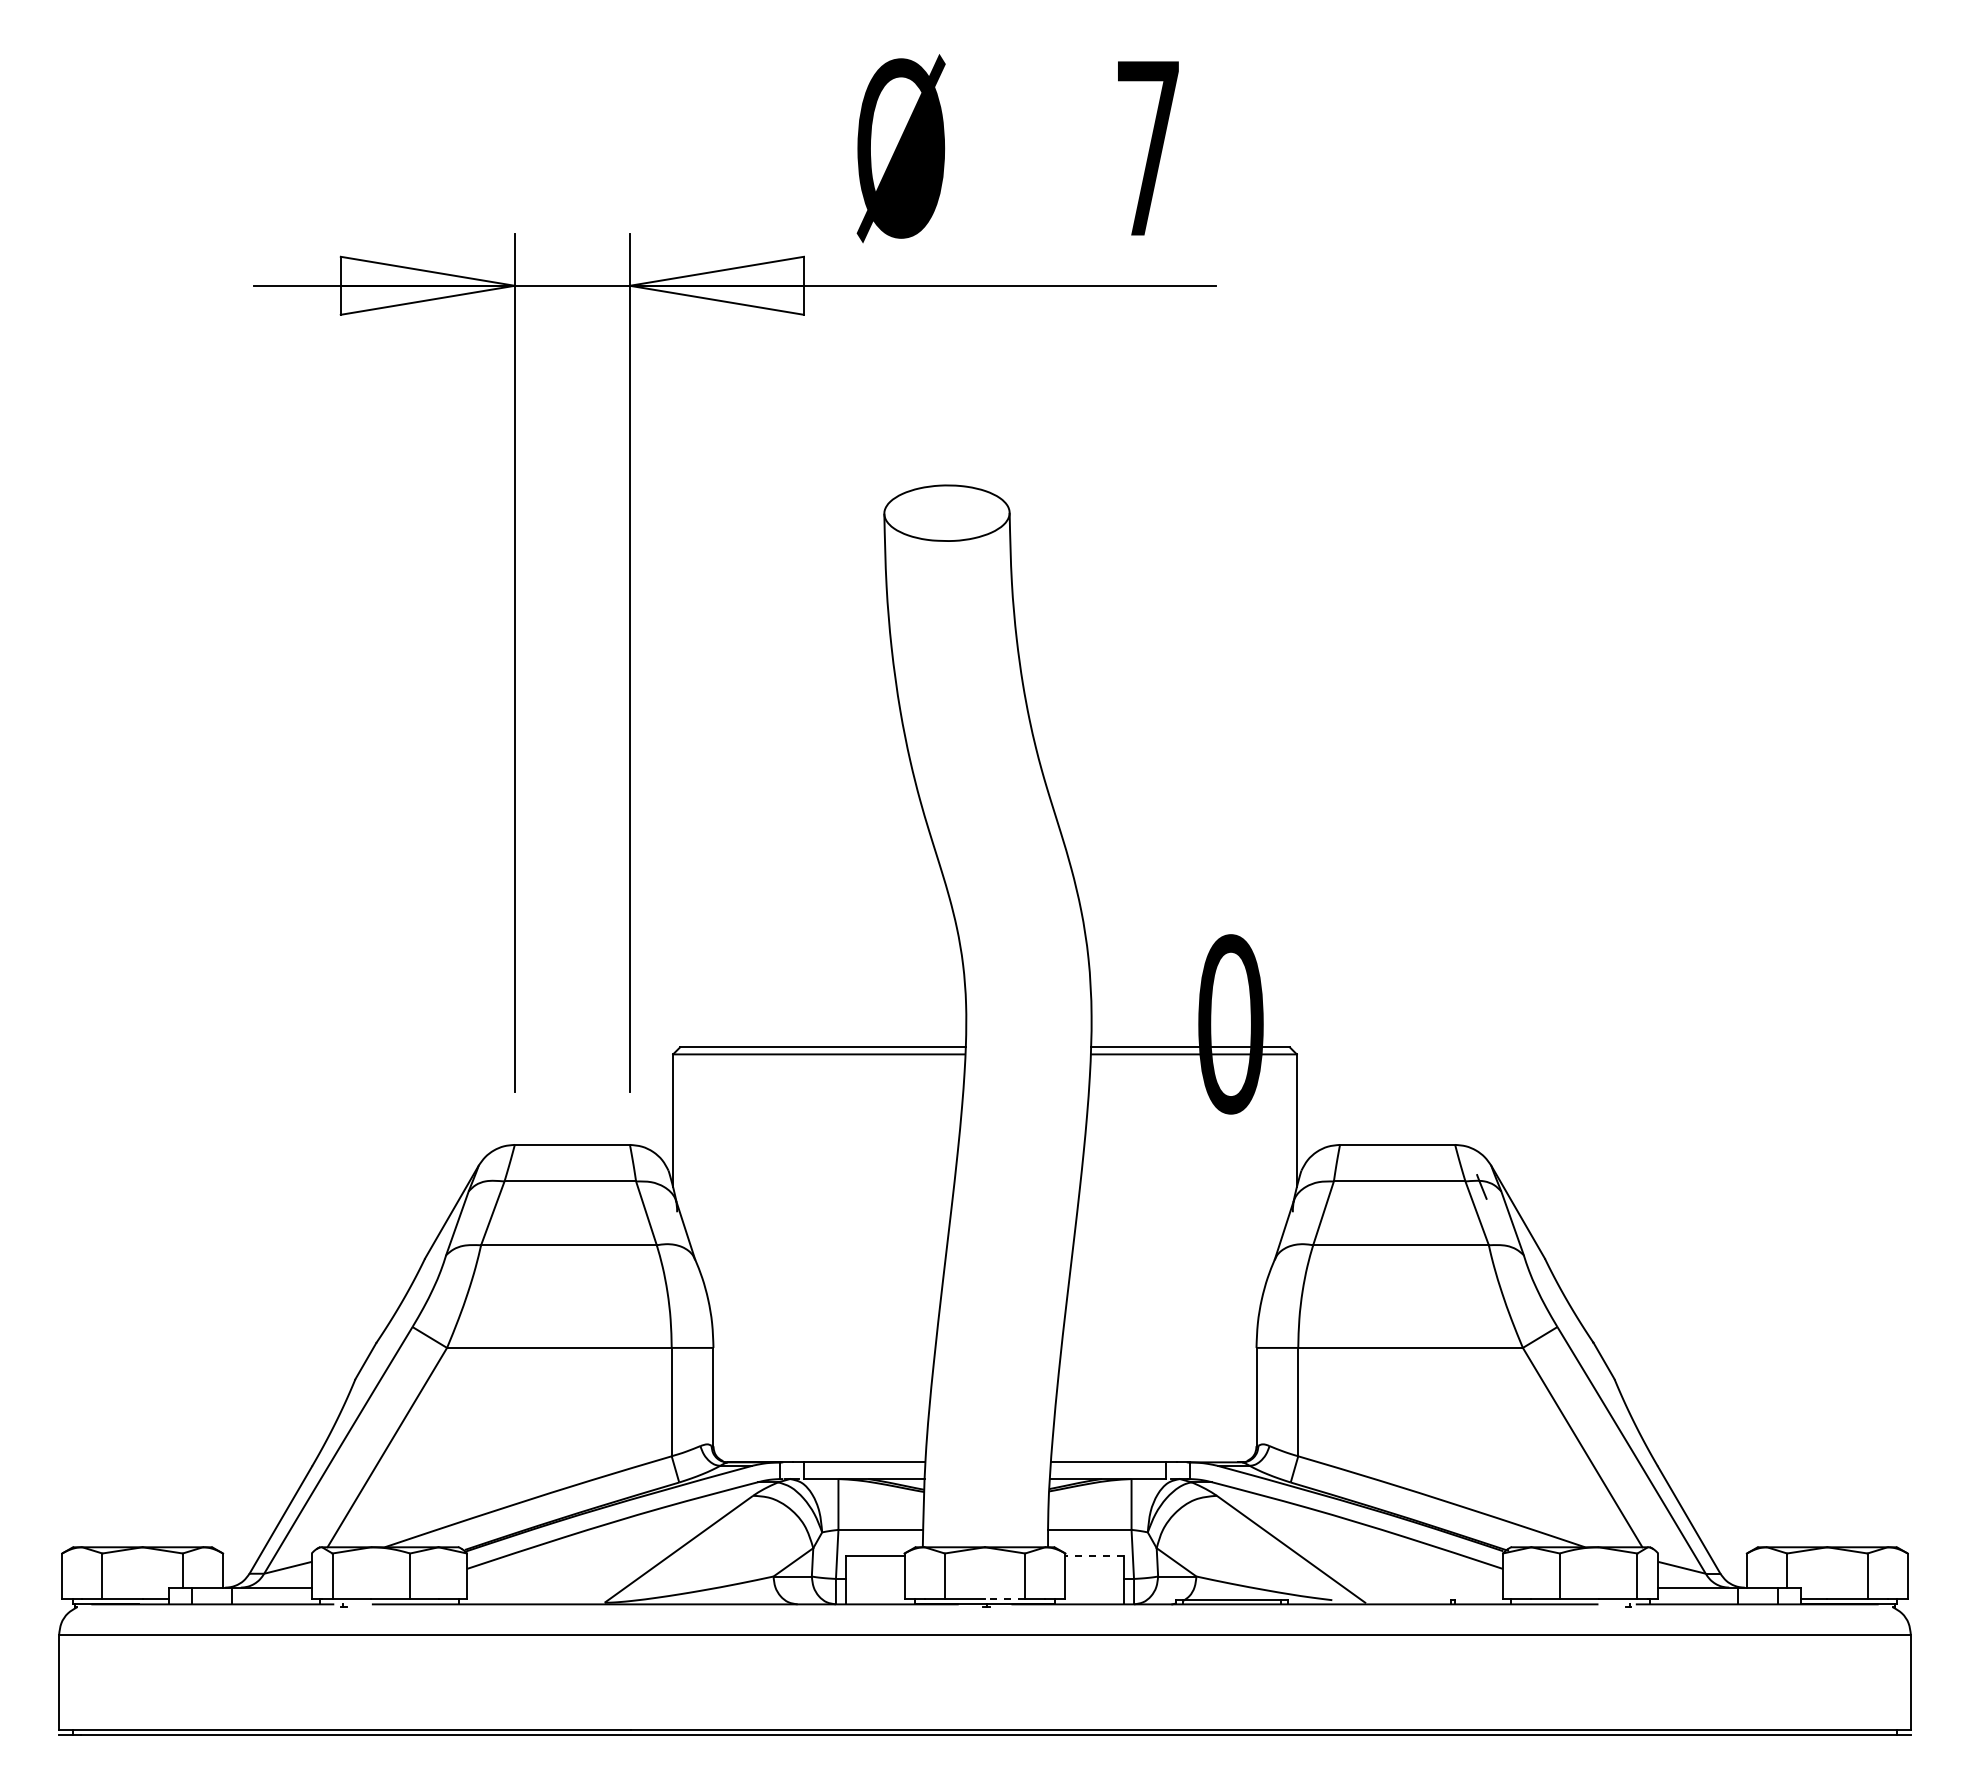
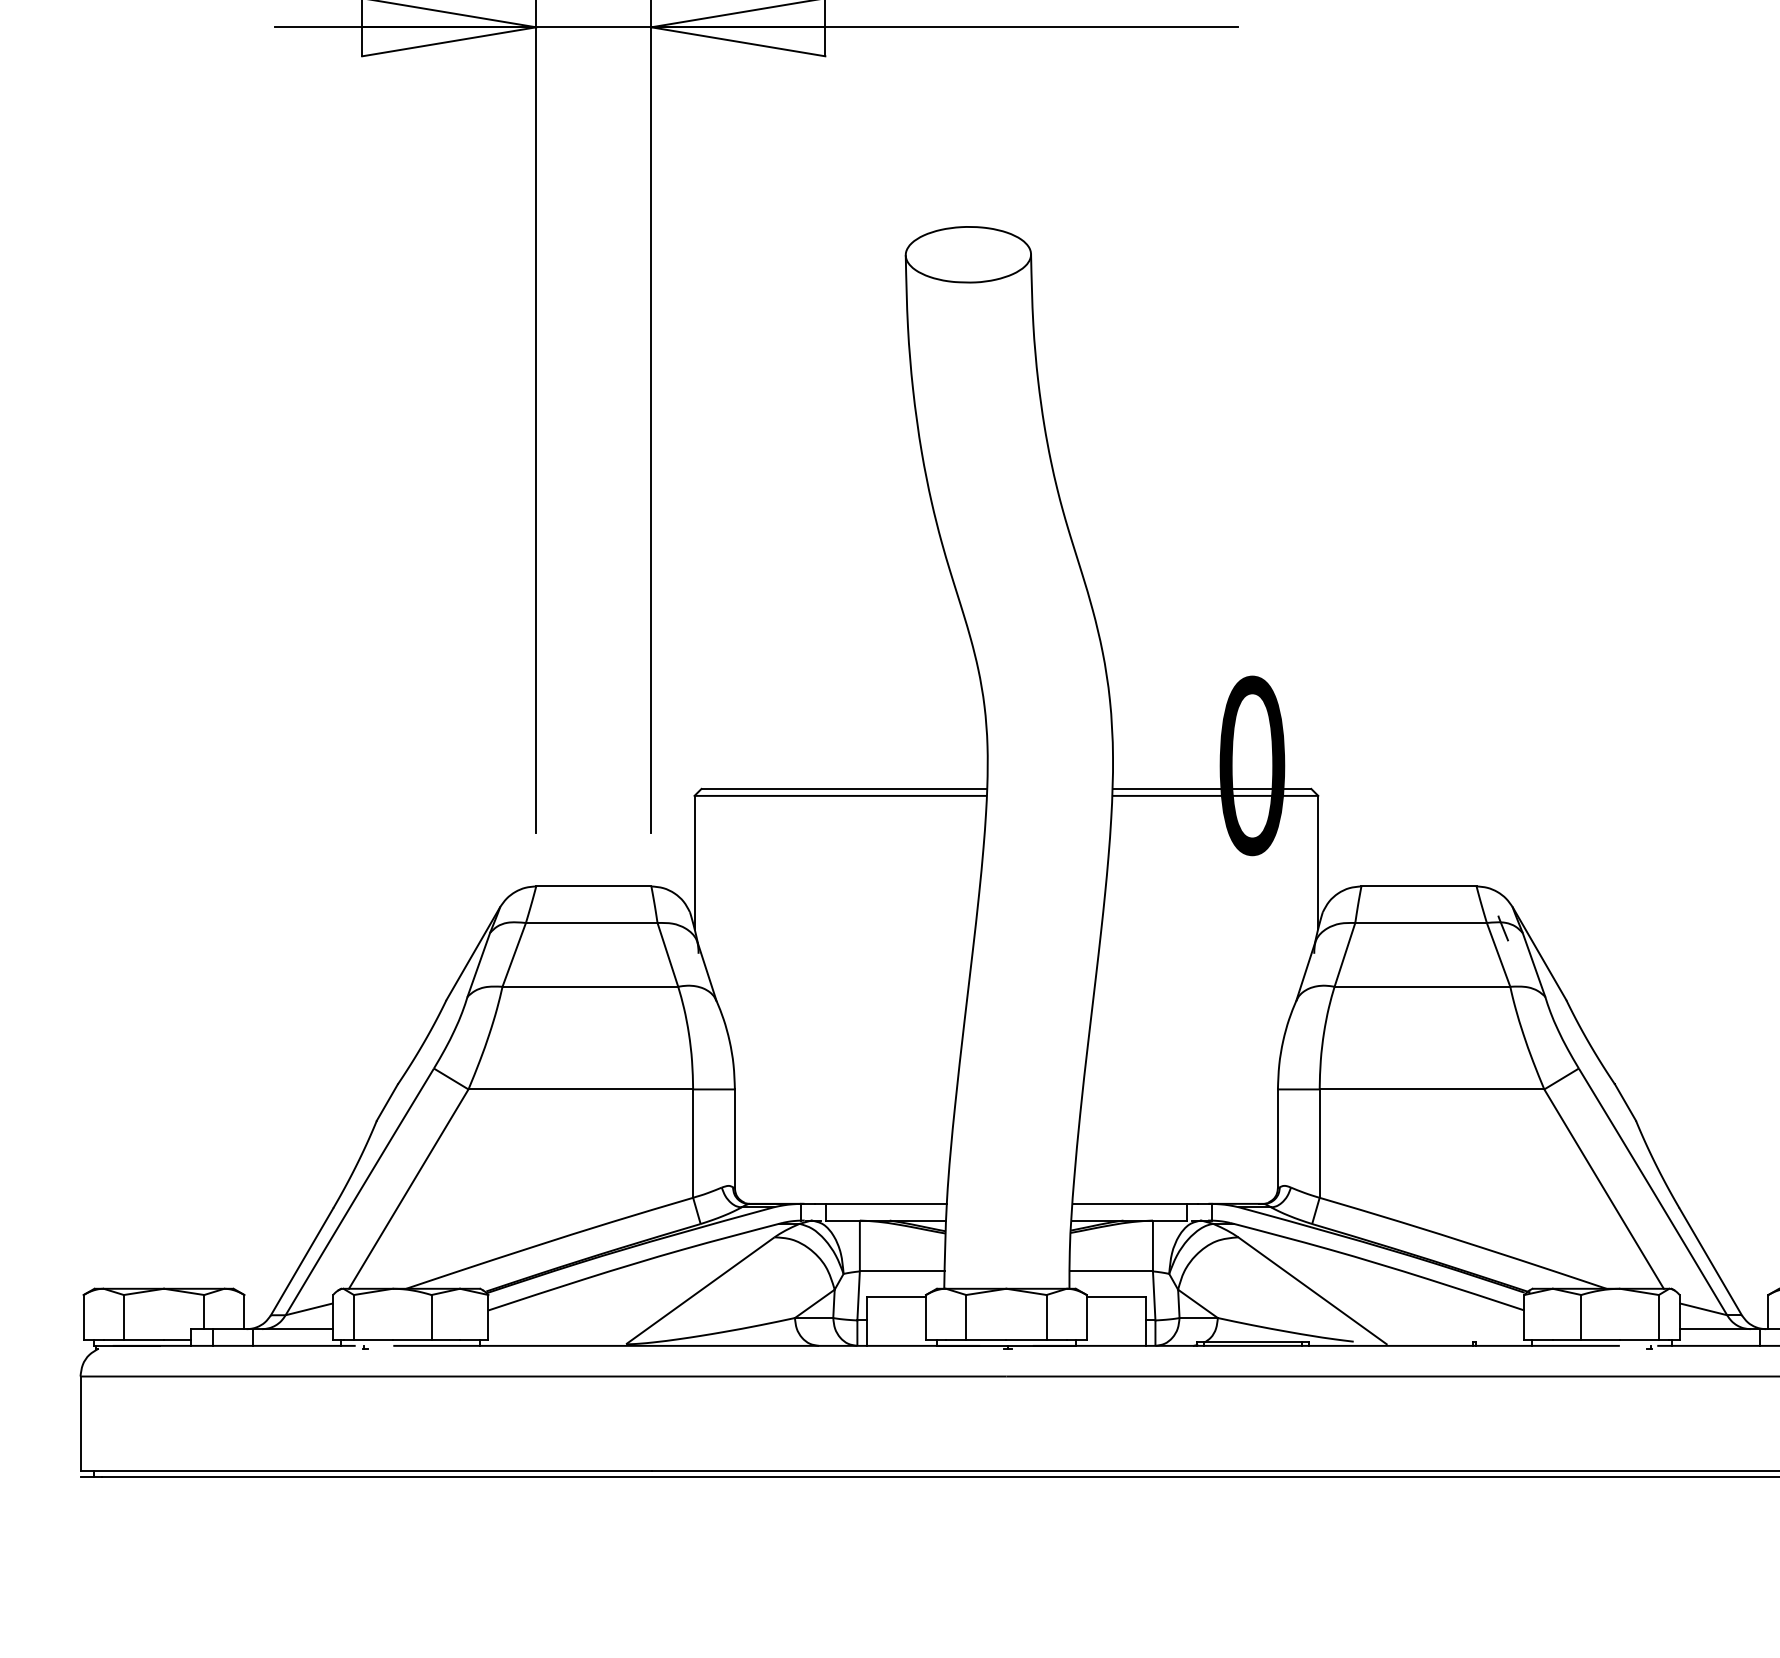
line: (1094, 1555) -> (1115, 1297), dashed -> solid
line: (1004, 1598) -> (1025, 1340), dashed -> solid

